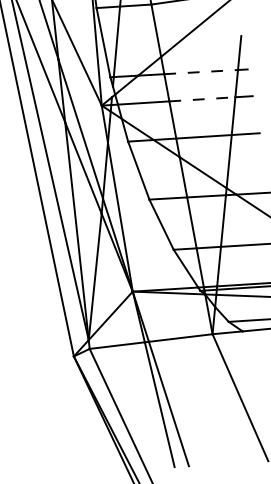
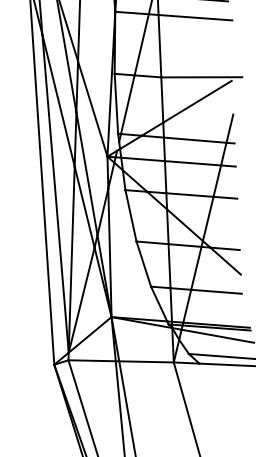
line: (201, 72) -> (195, 140), dashed -> solid
line: (202, 99) -> (193, 163), dashed -> solid

